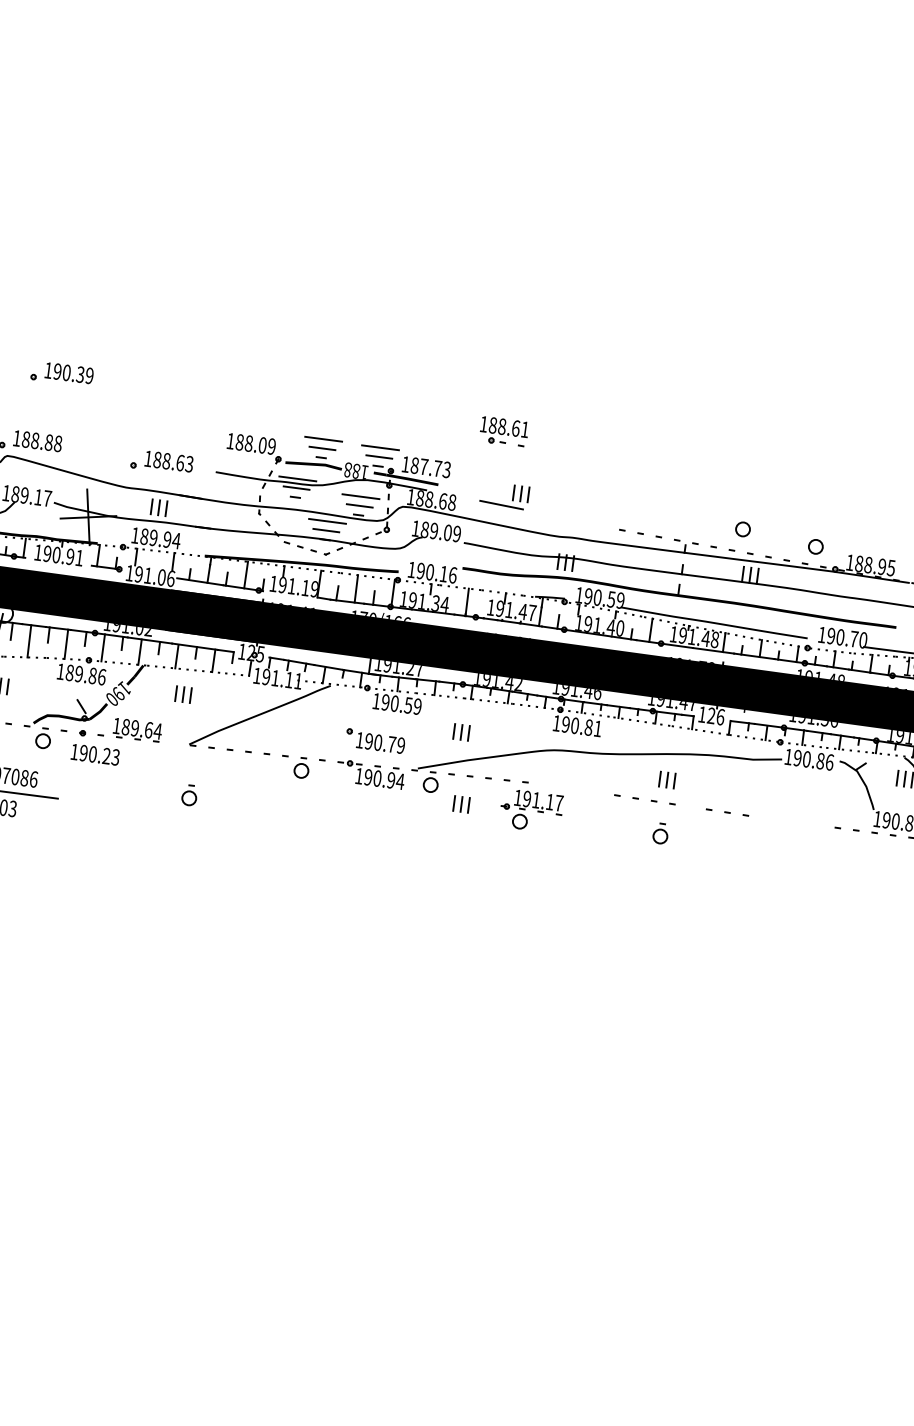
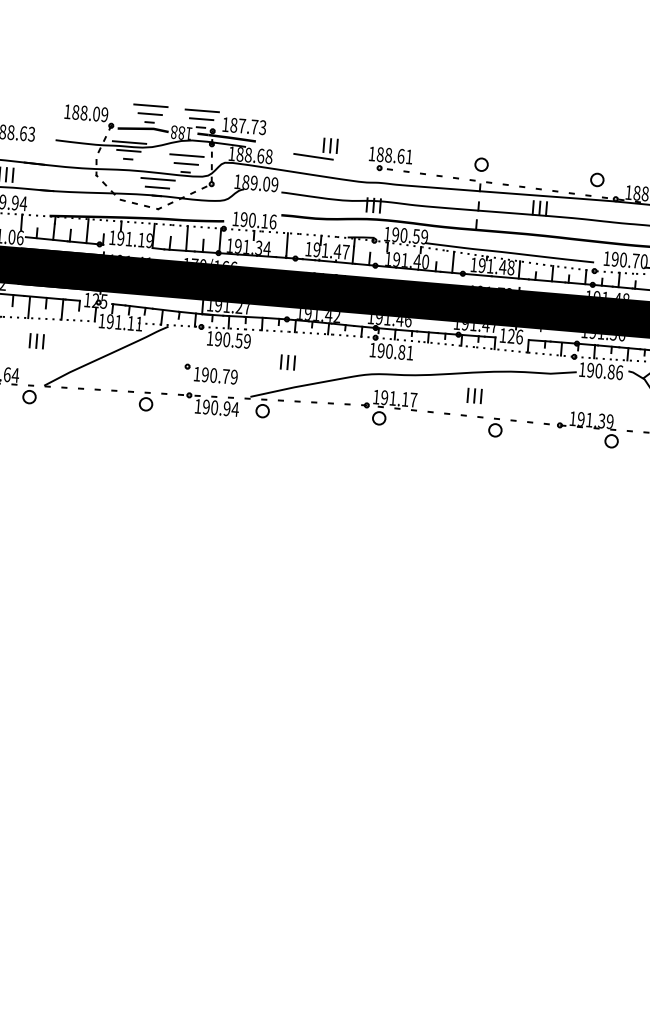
part: (503, 431) -> (390, 159), moved
circle: (742, 529) -> (481, 164), moved
part: (189, 795) -> (29, 394), moved
part: (461, 804) -> (291, 427), removed
part: (531, 809) -> (389, 406), moved
part: (790, 824) -> (587, 430), added
part: (660, 833) -> (495, 427), moved

